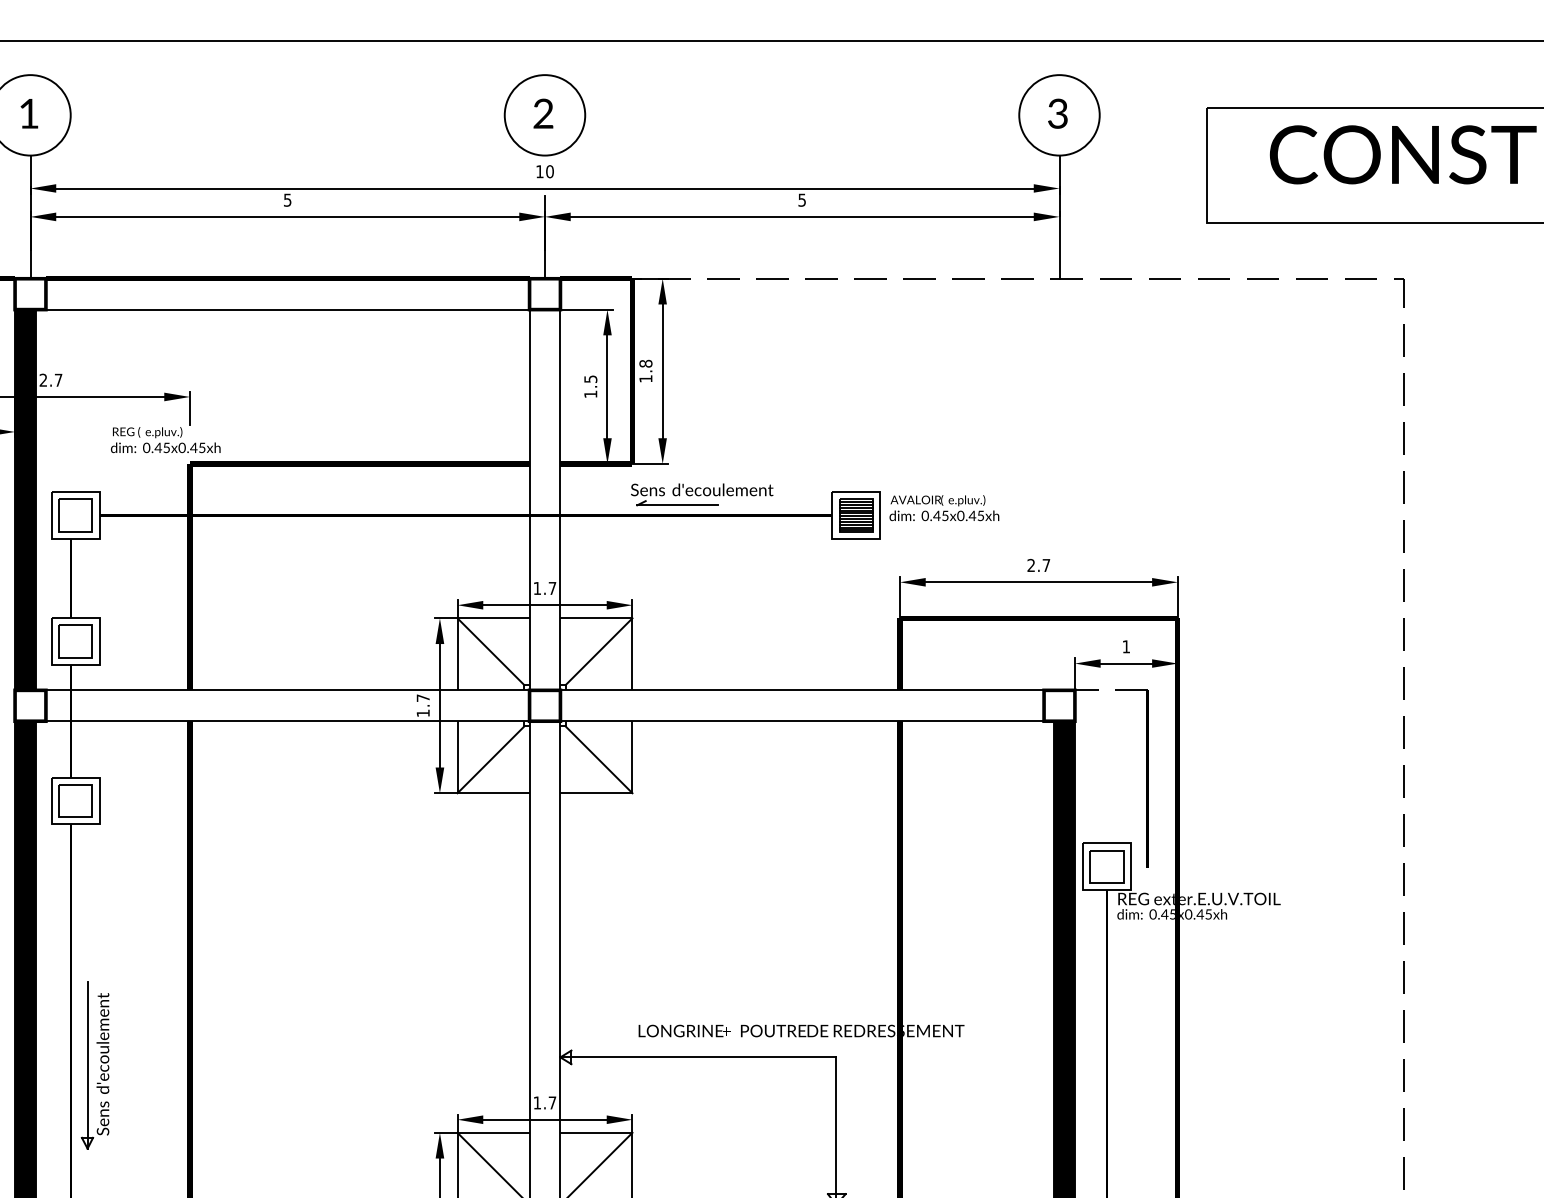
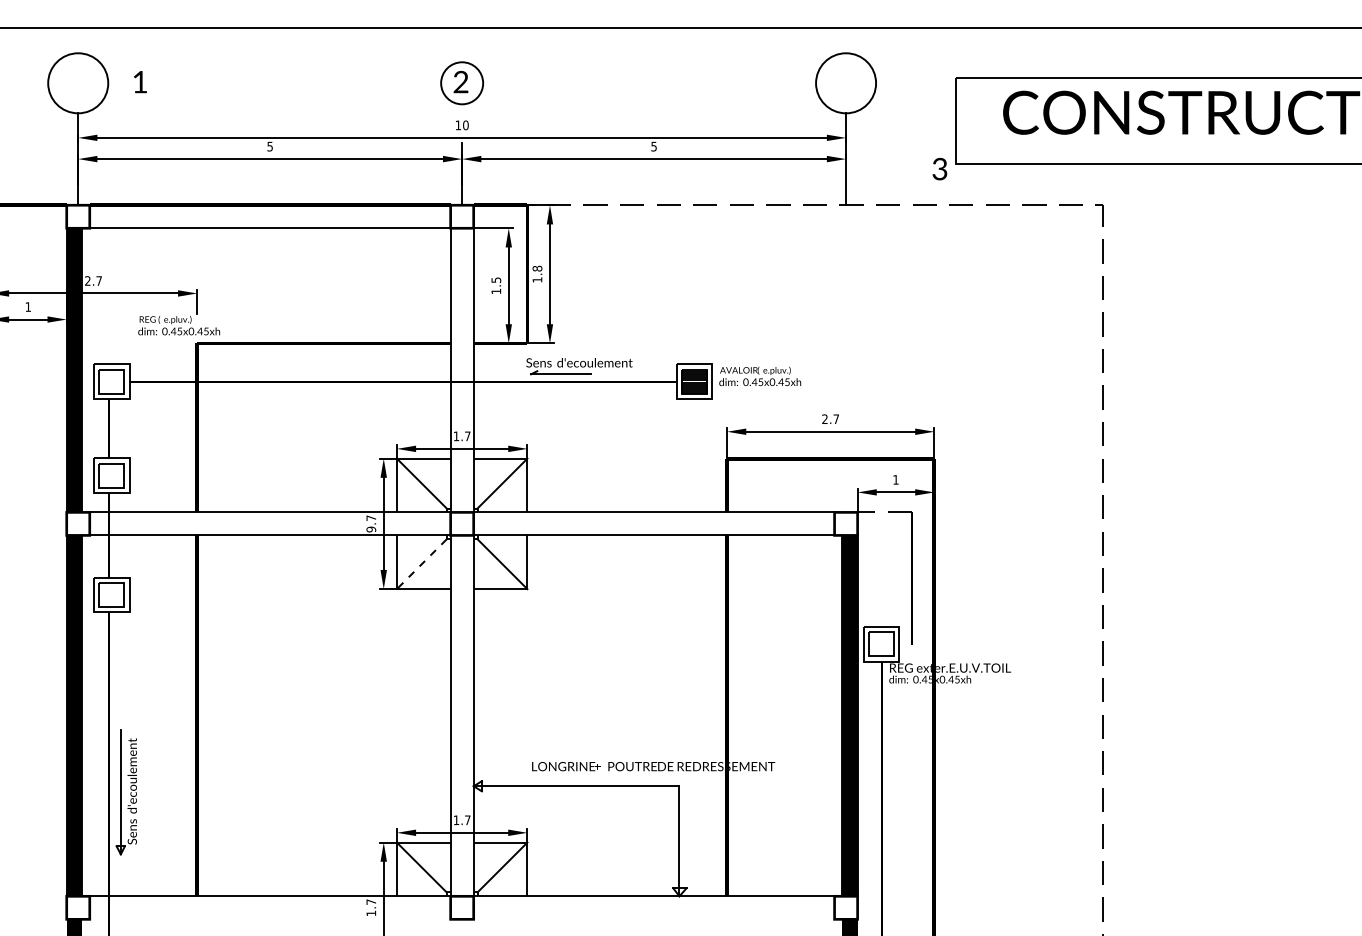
text: (1057, 112) -> (939, 168), moved
text: (29, 114) -> (140, 82), moved
circle: (545, 115) -> (462, 83), size x0.7
text: (423, 713) -> (371, 529), 1.7 -> 9.7
line: (490, 760) -> (421, 564), solid -> dashed

